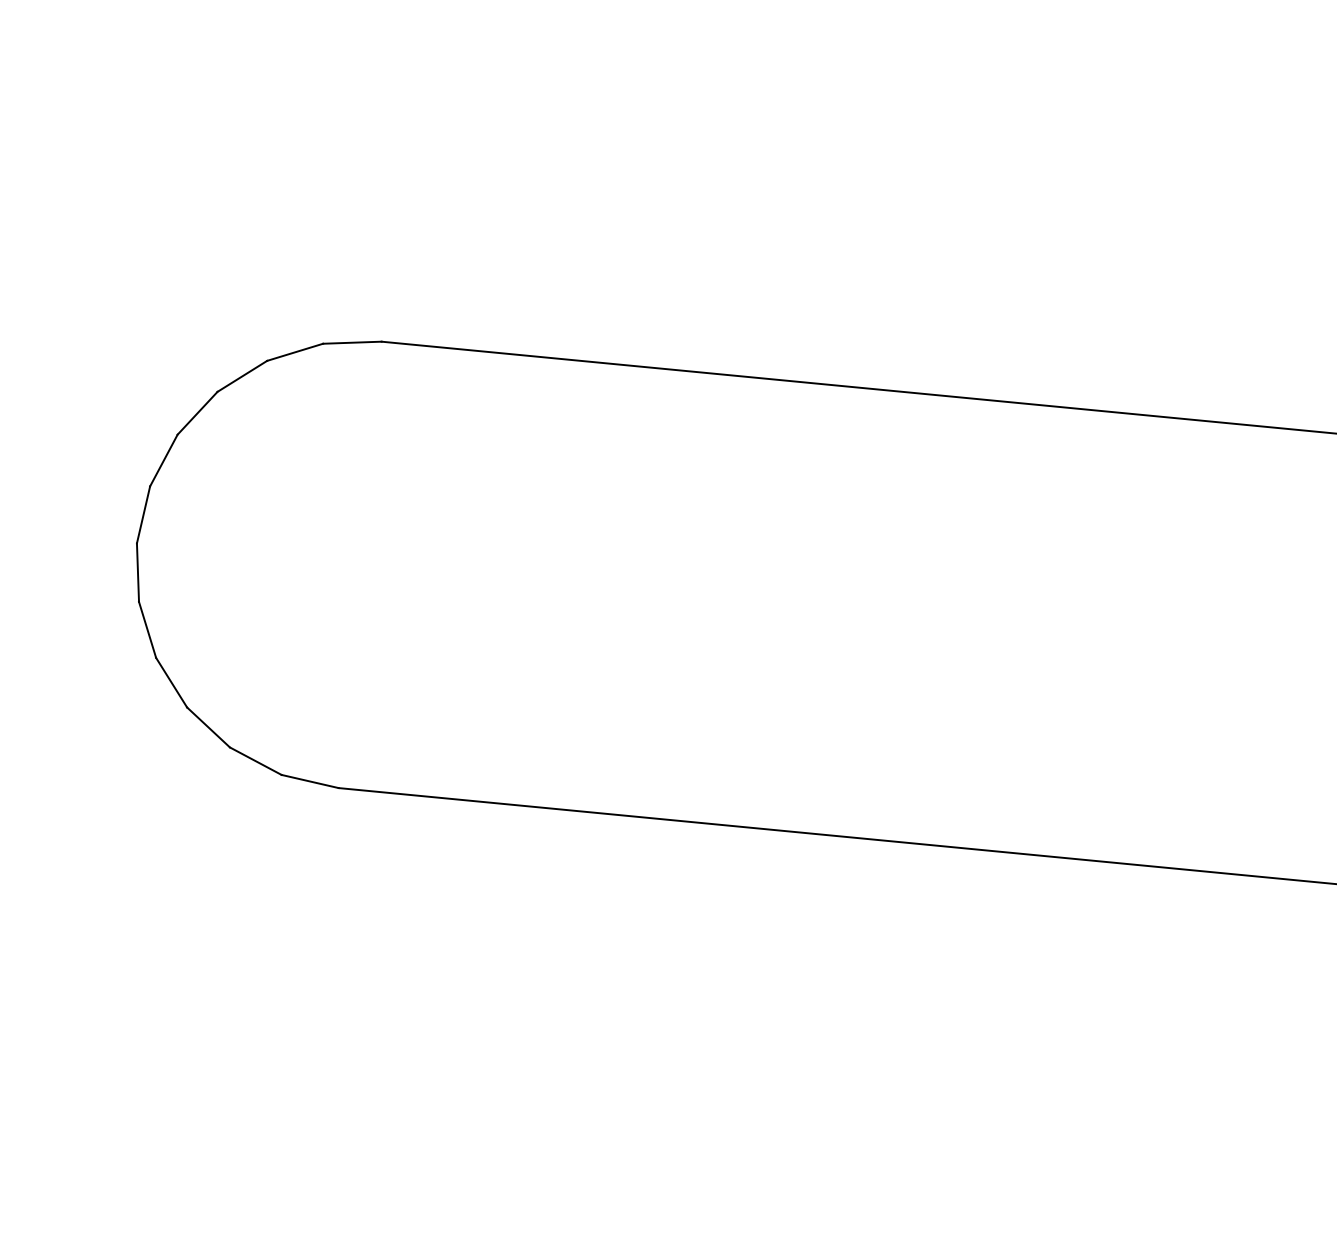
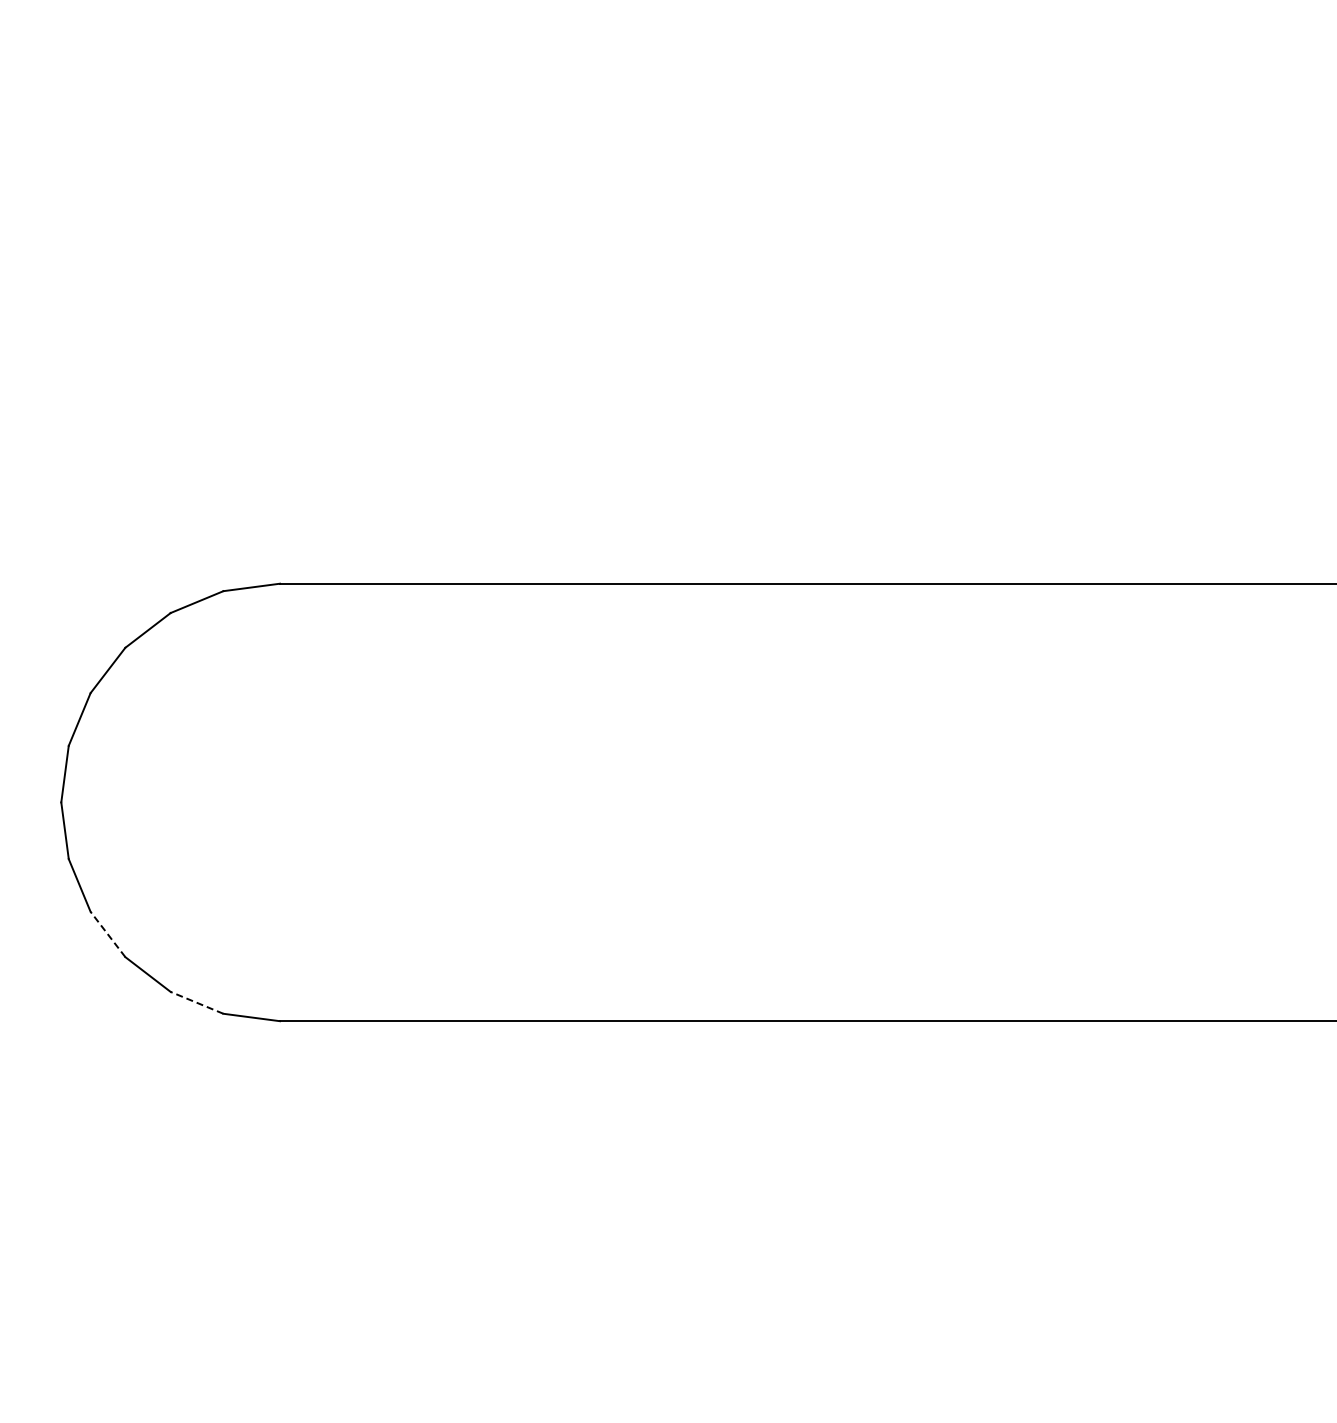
line: (172, 682) -> (108, 934), solid -> dashed
line: (256, 760) -> (197, 1002), solid -> dashed

